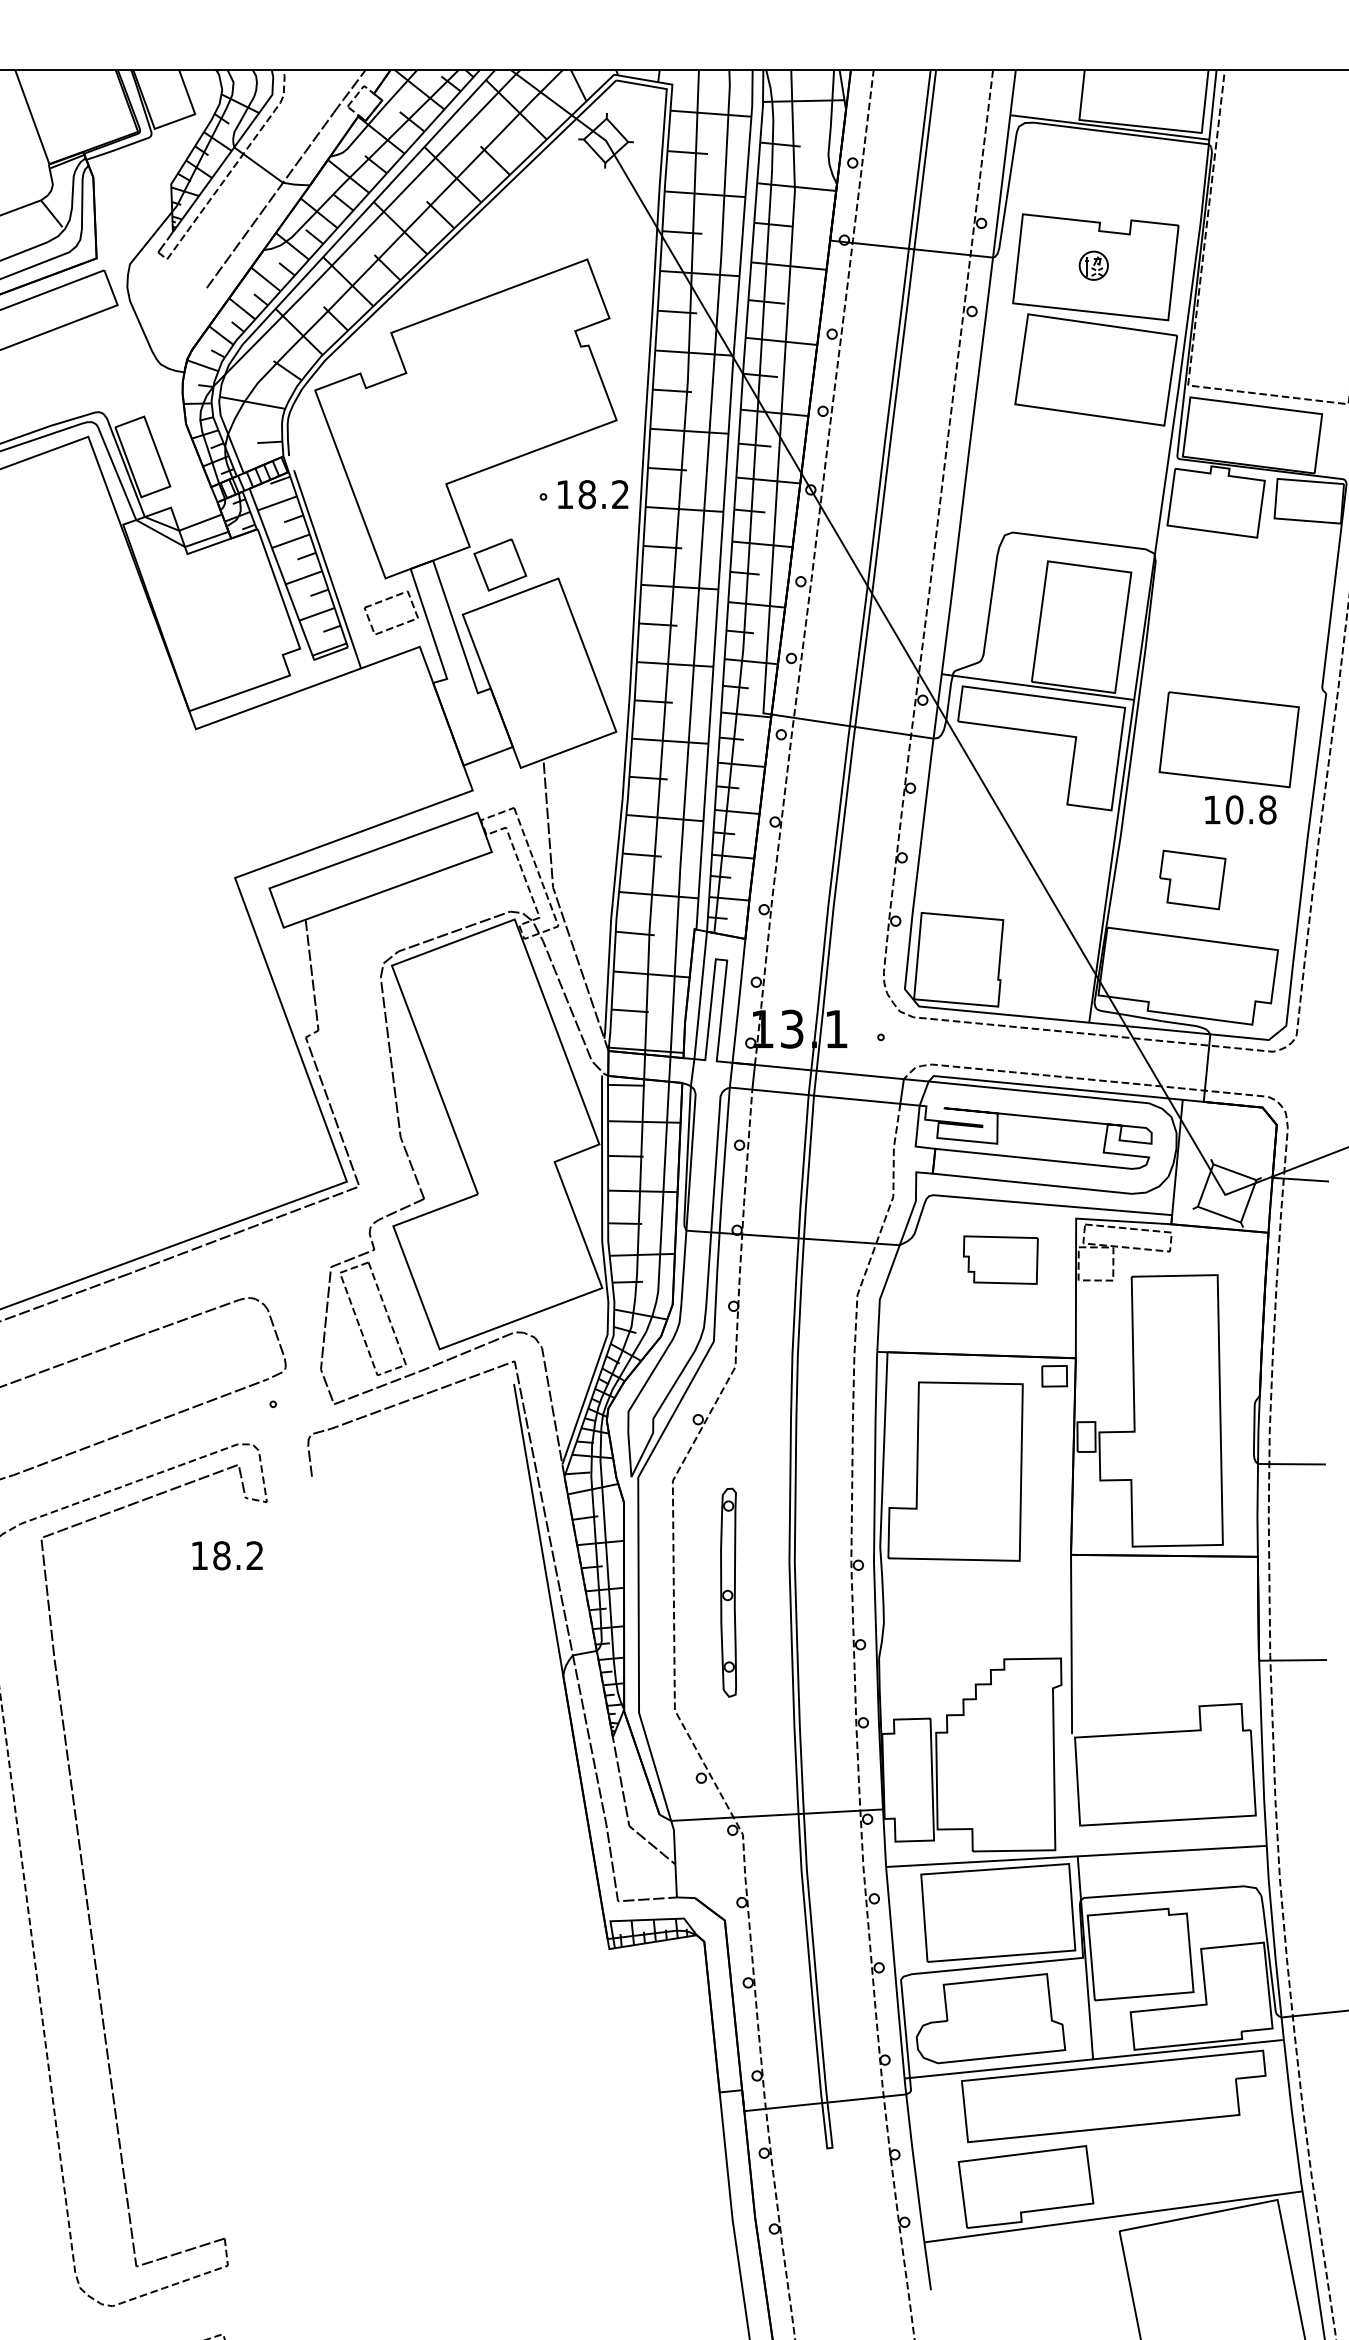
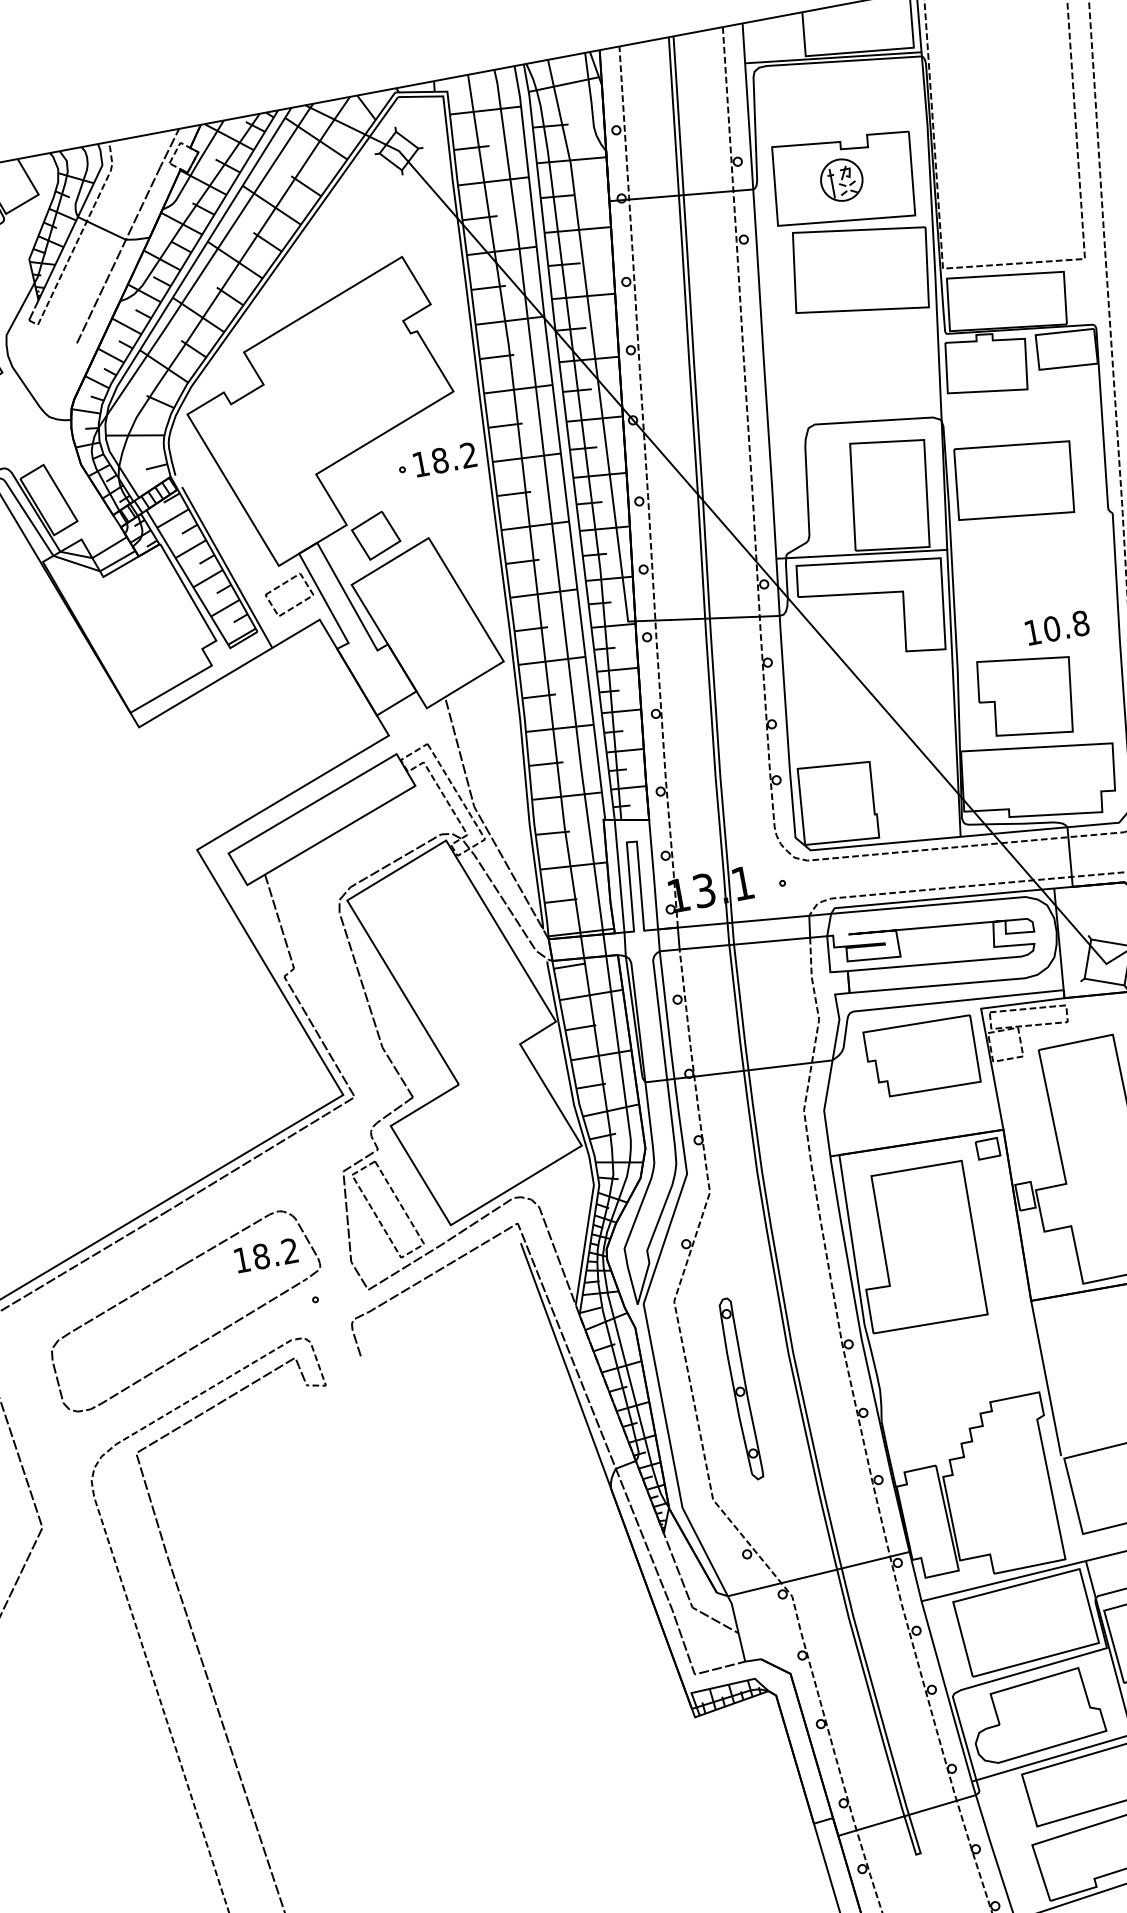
part: (1093, 265) -> (841, 180), size x1.67
part: (1228, 739) -> (1013, 480), moved
part: (1192, 879) -> (1026, 696), size x1.67
part: (1000, 1259) -> (922, 1056), size x1.67
text: (227, 1555) -> (266, 1255), moved

